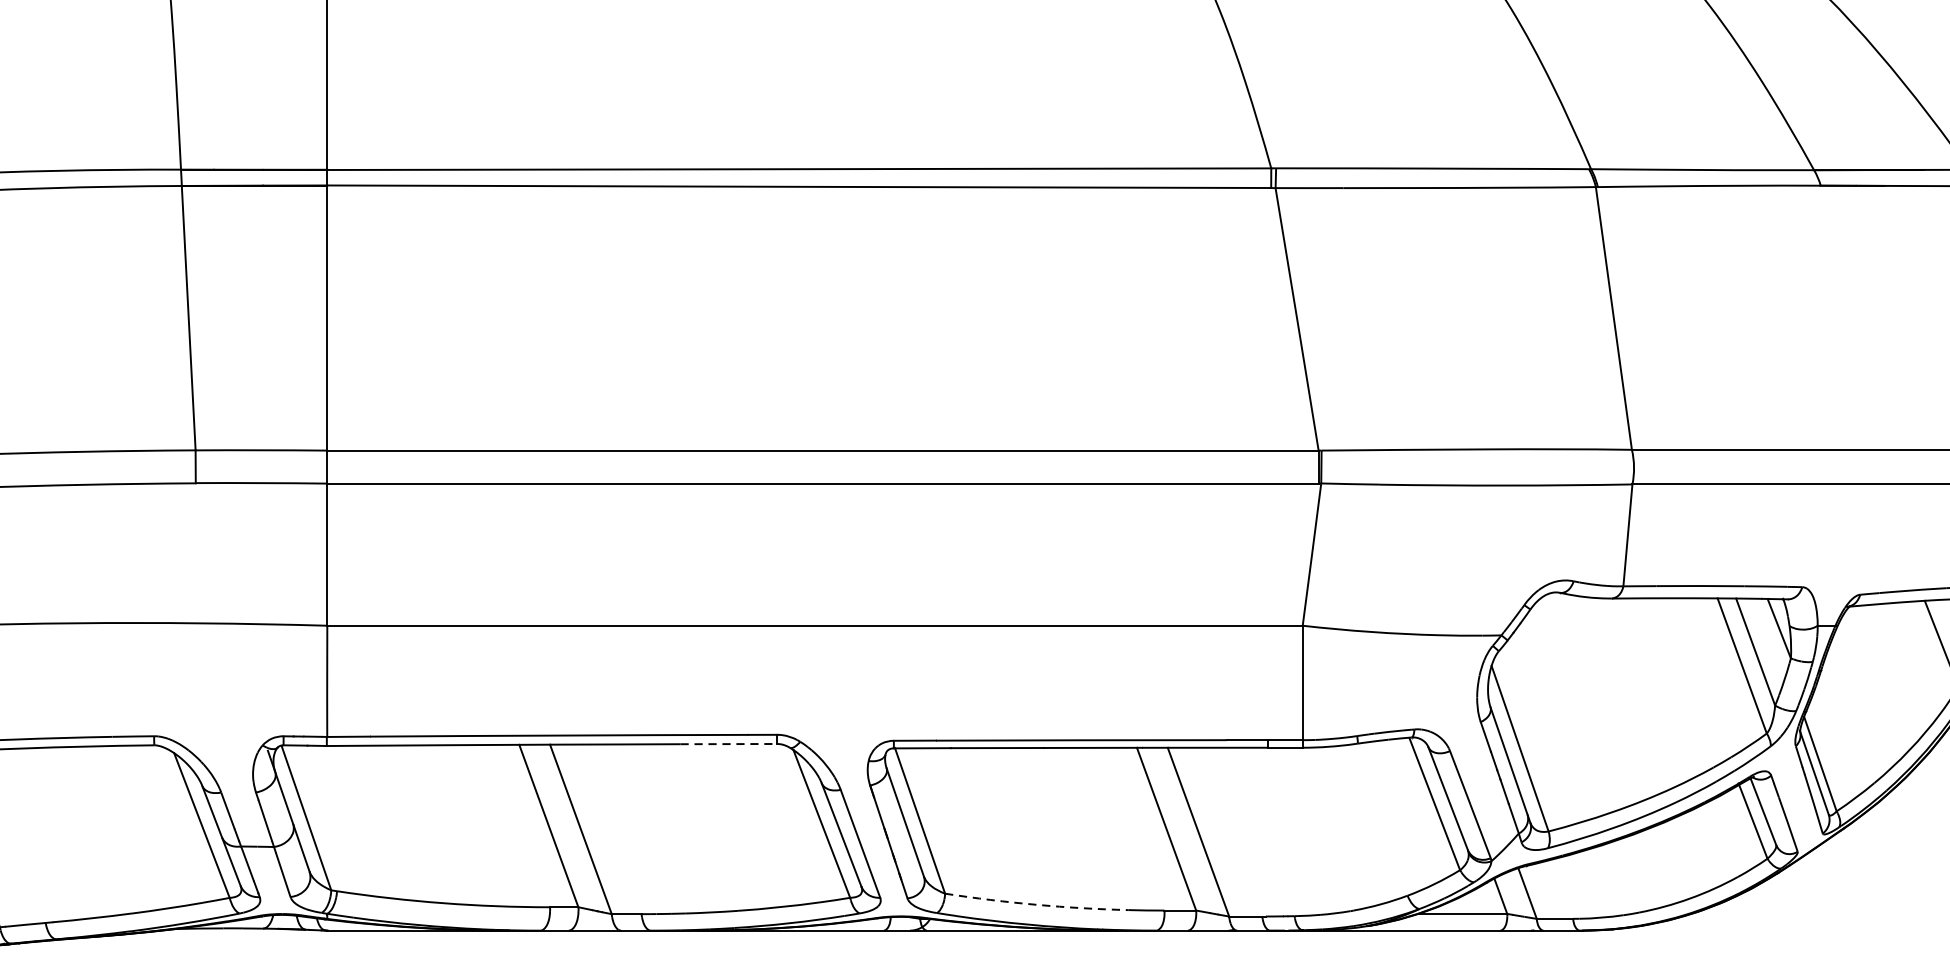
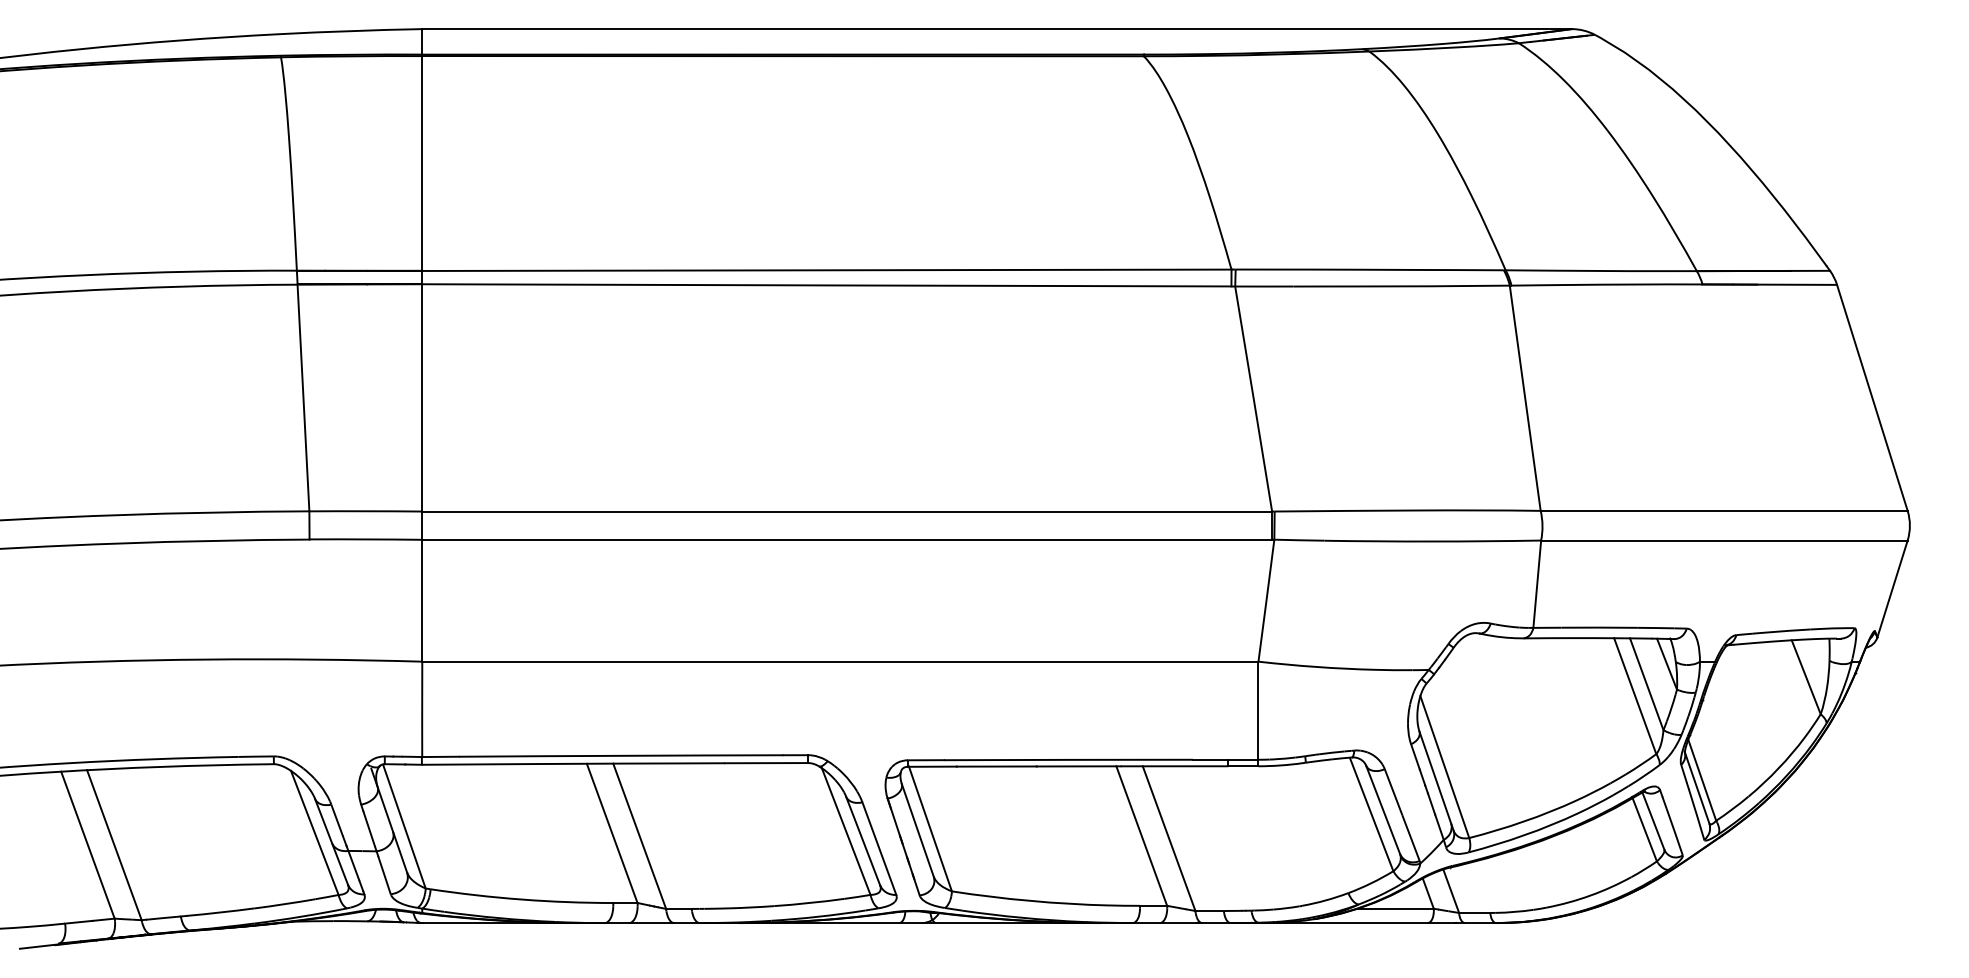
line: (730, 744) -> (767, 763), dashed -> solid
arc: (1036, 904) -> (1030, 900), dashed -> solid

